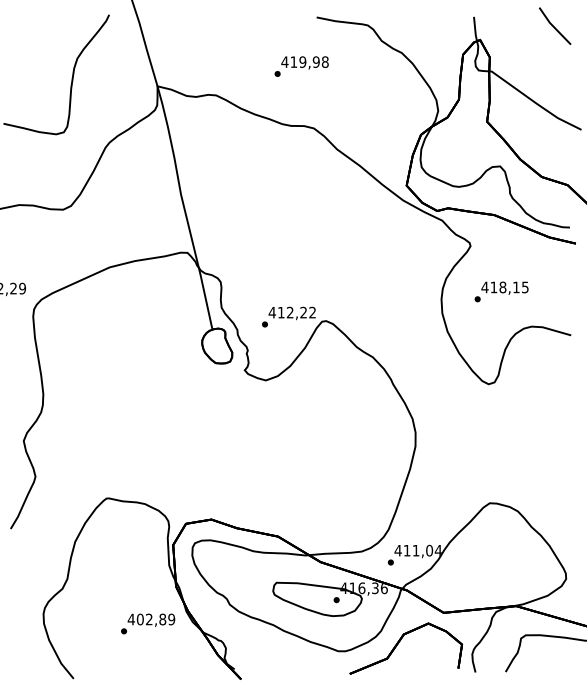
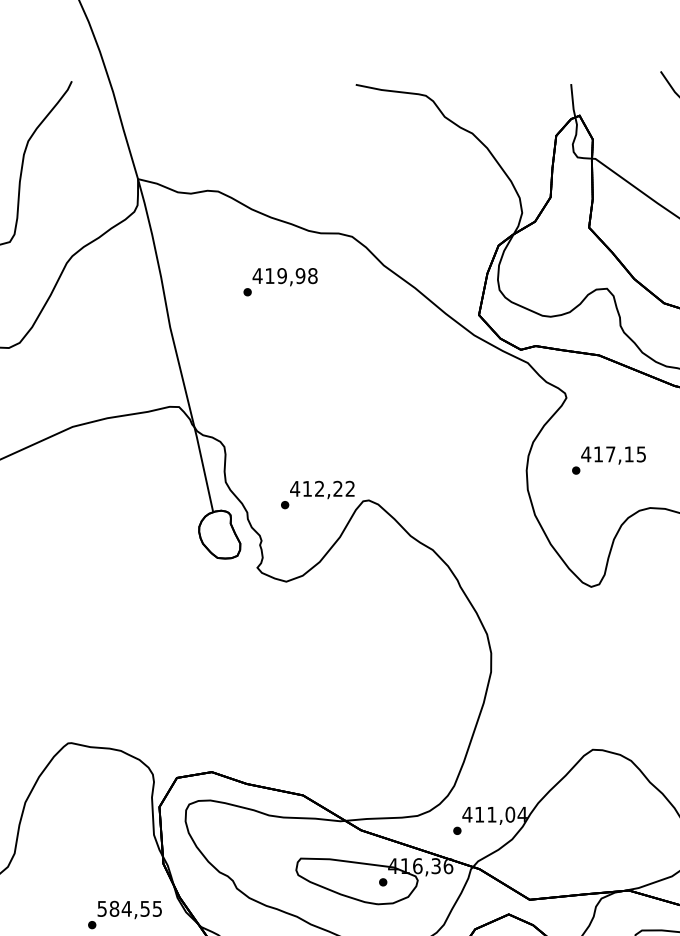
text: (301, 66) -> (280, 282), moved
text: (502, 287) -> (610, 454), 418,15 -> 417,15
text: (151, 619) -> (129, 908), 402,89 -> 584,55

